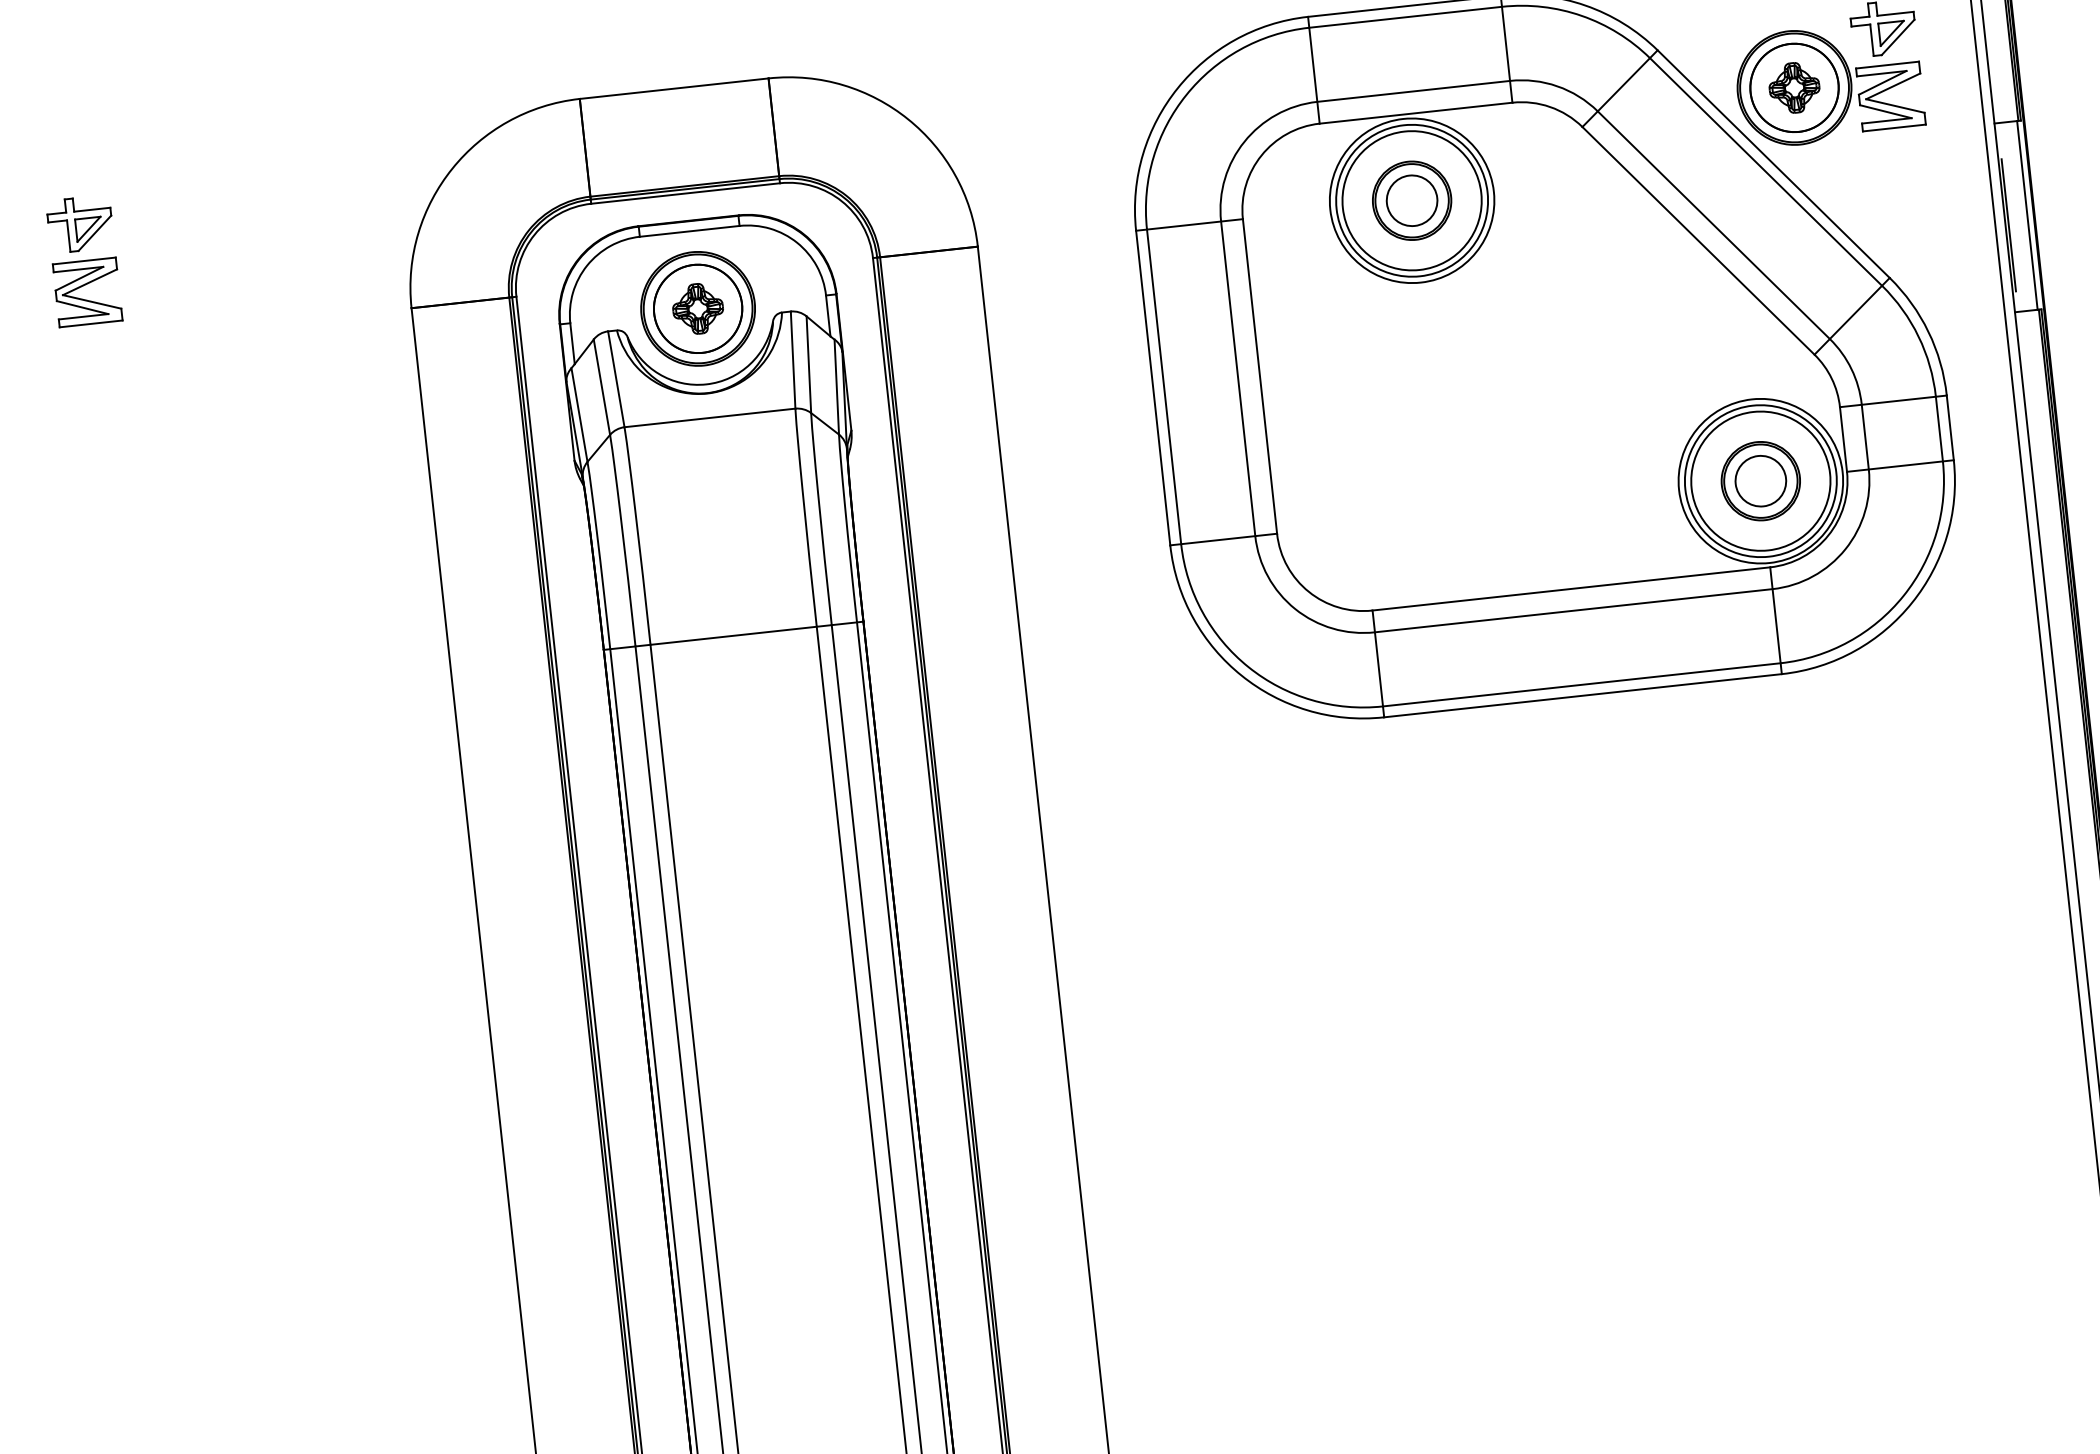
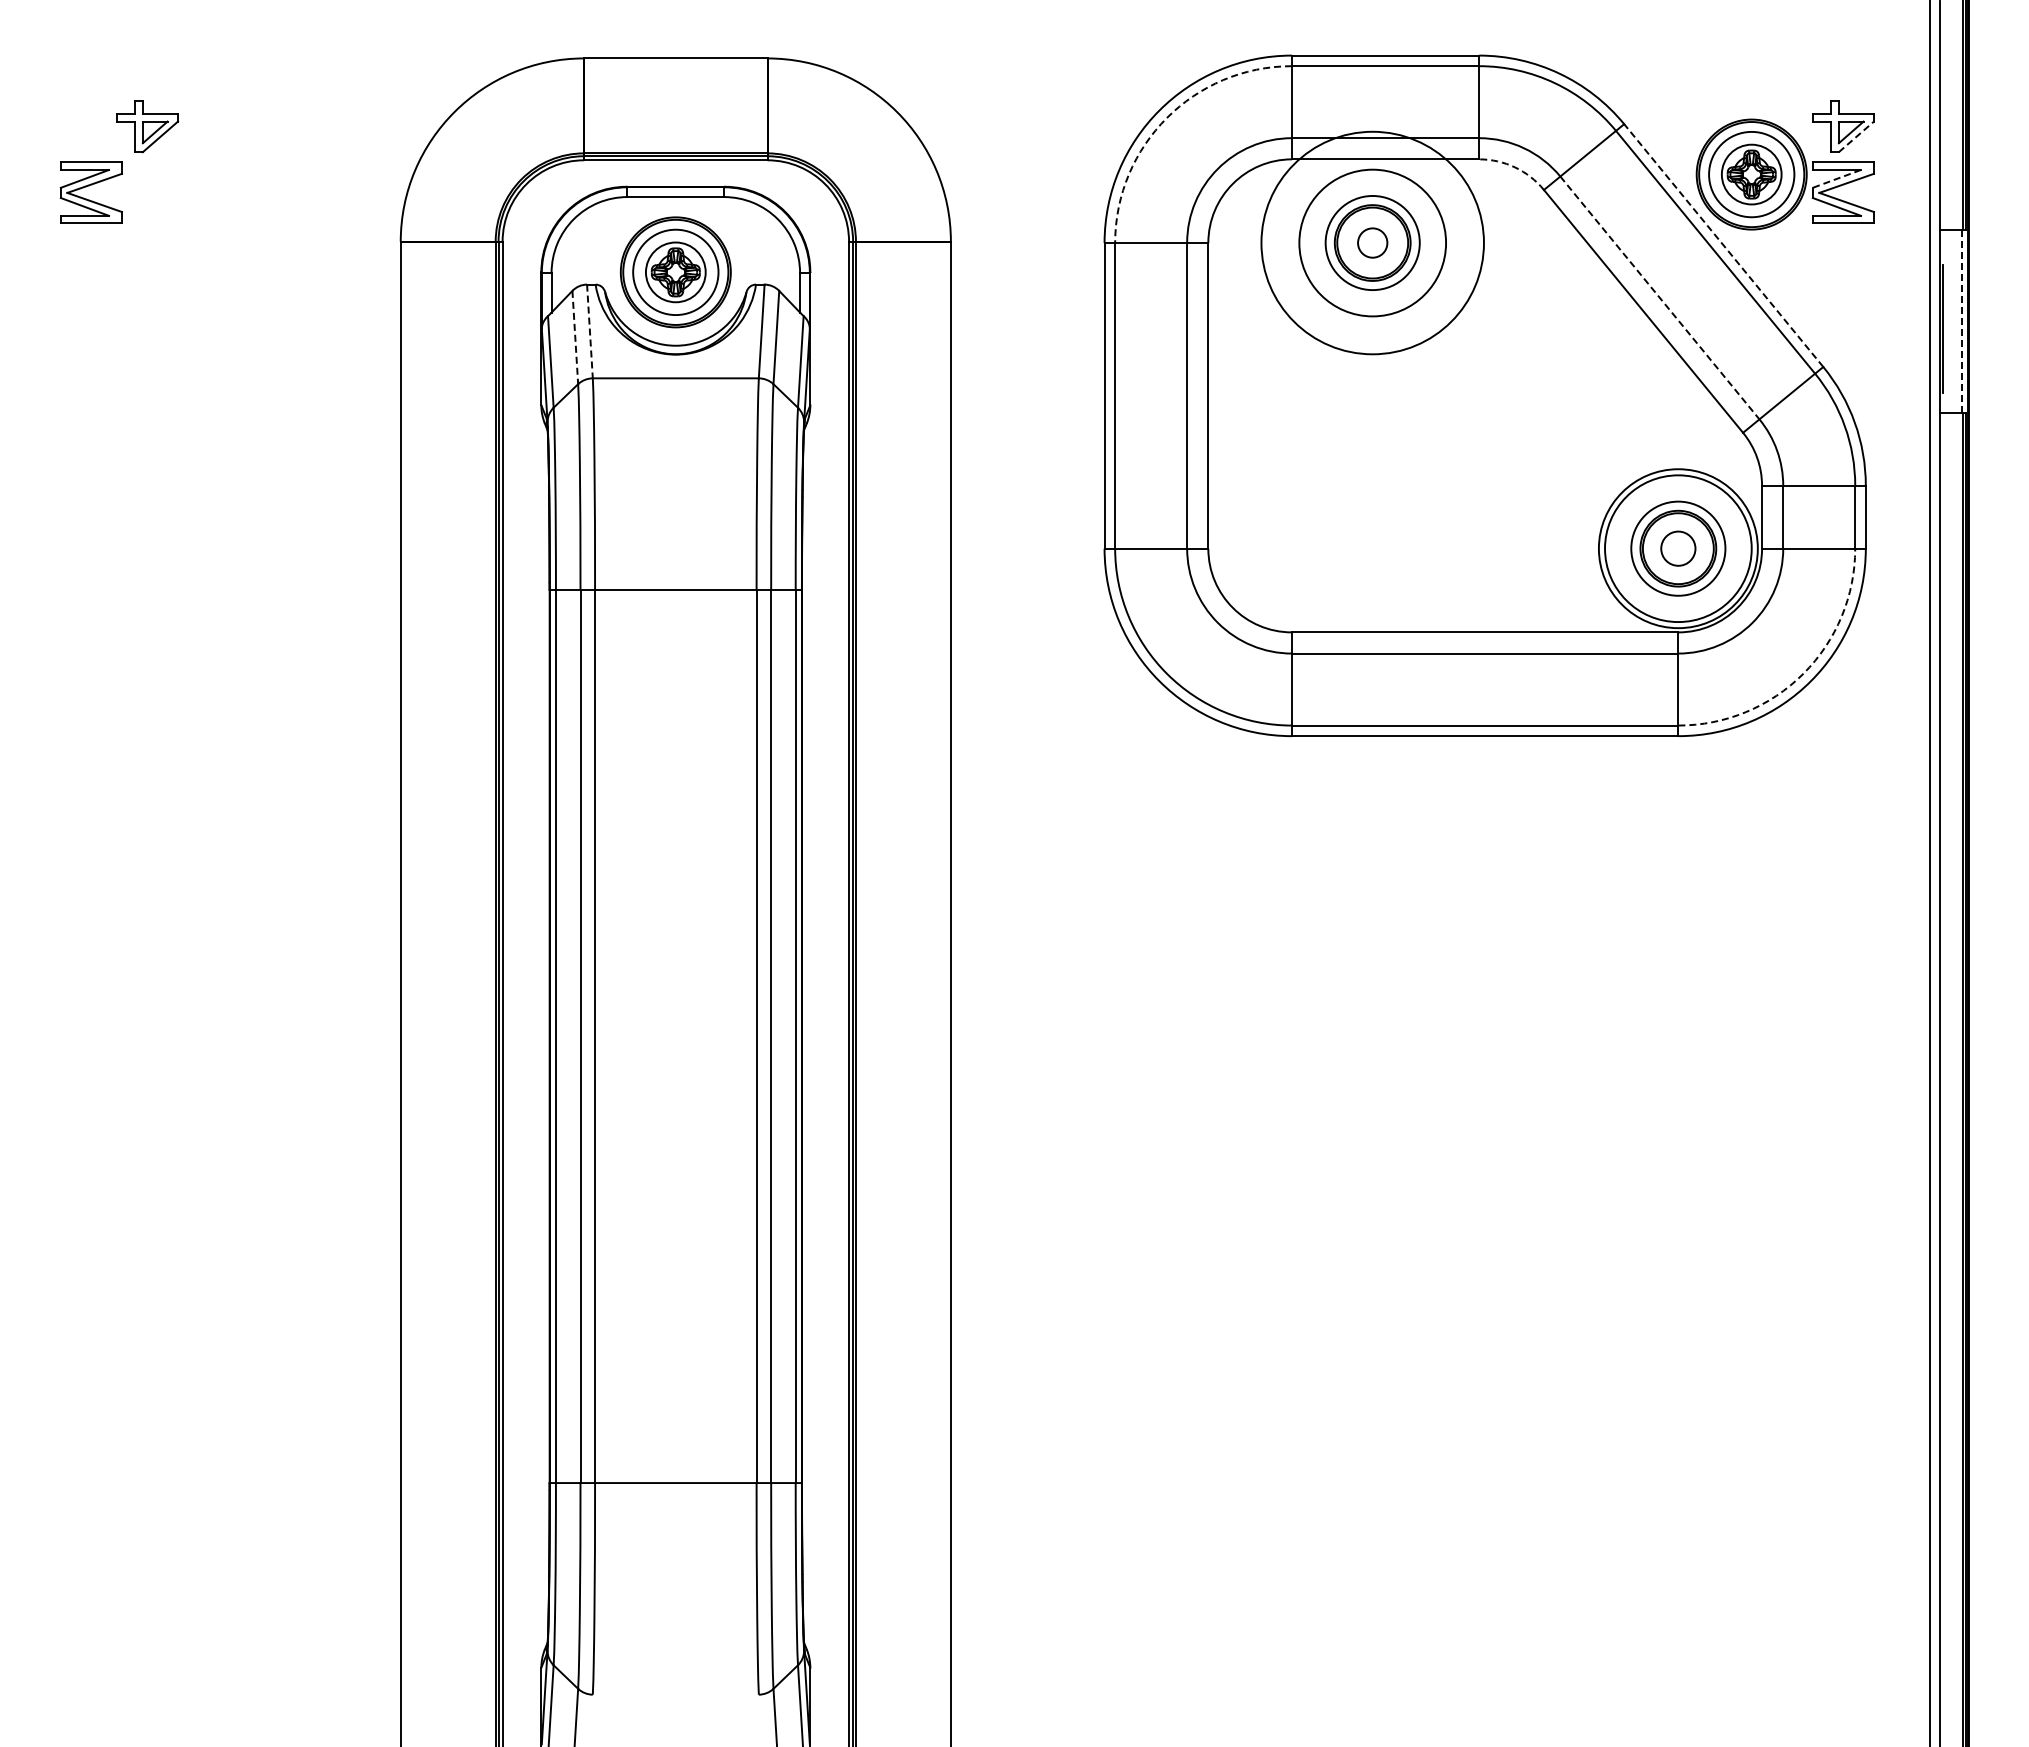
line: (1898, 37) -> (1856, 136), solid -> dashed
line: (1882, 82) -> (1836, 178), solid -> dashed
circle: (1794, 87) -> (1751, 174), size x0.7
arc: (1185, 94) -> (1166, 117), solid -> dashed
arc: (1550, 107) -> (1515, 167), solid -> dashed
line: (1773, 164) -> (1723, 245), solid -> dashed
circle: (1411, 200) -> (1372, 242), size x0.6
circle: (1411, 200) -> (1372, 242), size x0.7
circle: (1411, 200) -> (1372, 242), size x1.4
line: (2027, 215) -> (1962, 321), solid -> dashed
part: (80, 224) -> (147, 126), moved
line: (1714, 225) -> (1660, 298), solid -> dashed
circle: (697, 309) -> (675, 272), size x0.7
line: (615, 379) -> (589, 331), solid -> dashed
line: (602, 387) -> (575, 337), solid -> dashed
circle: (1760, 480) -> (1678, 548), size x0.7
circle: (1759, 481) -> (1677, 548), size x0.7
arc: (1903, 595) -> (1803, 673), solid -> dashed

